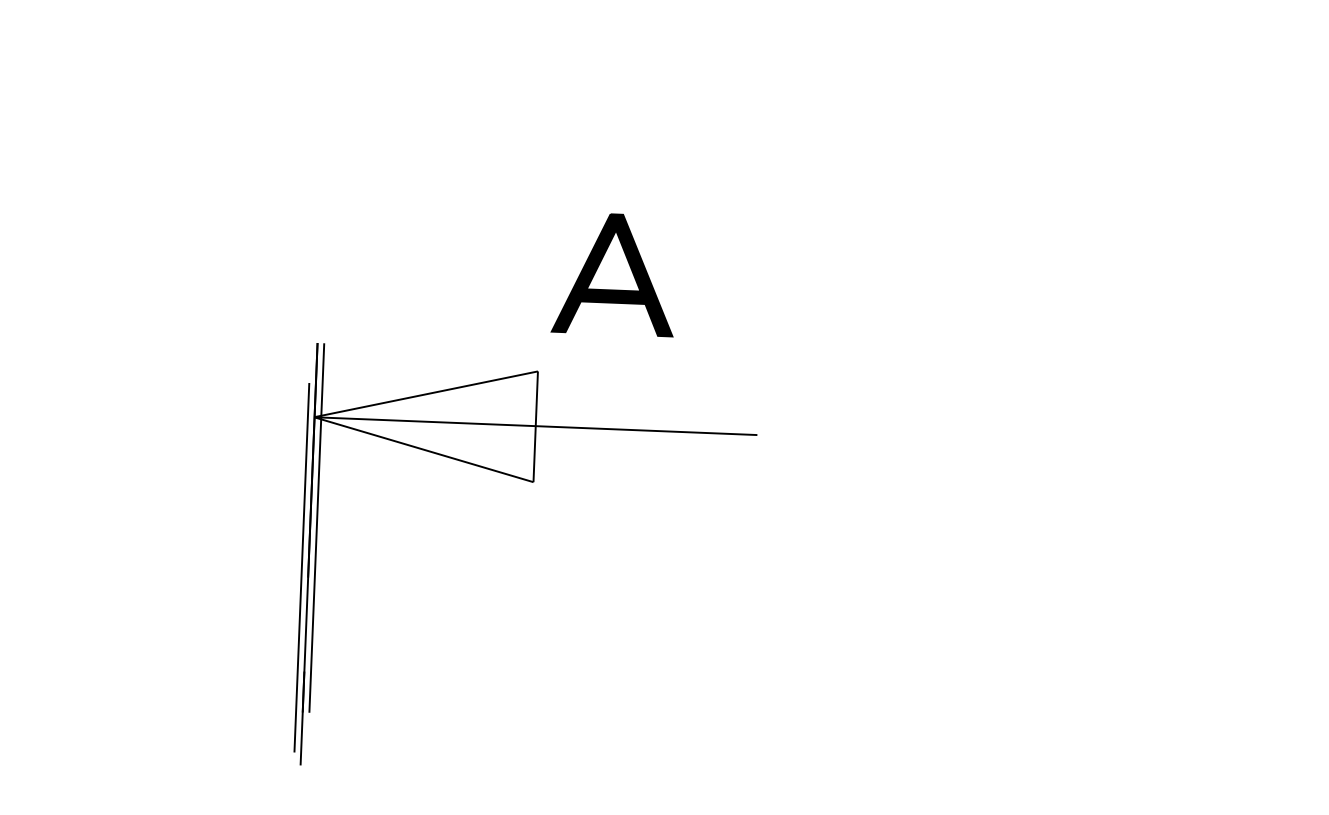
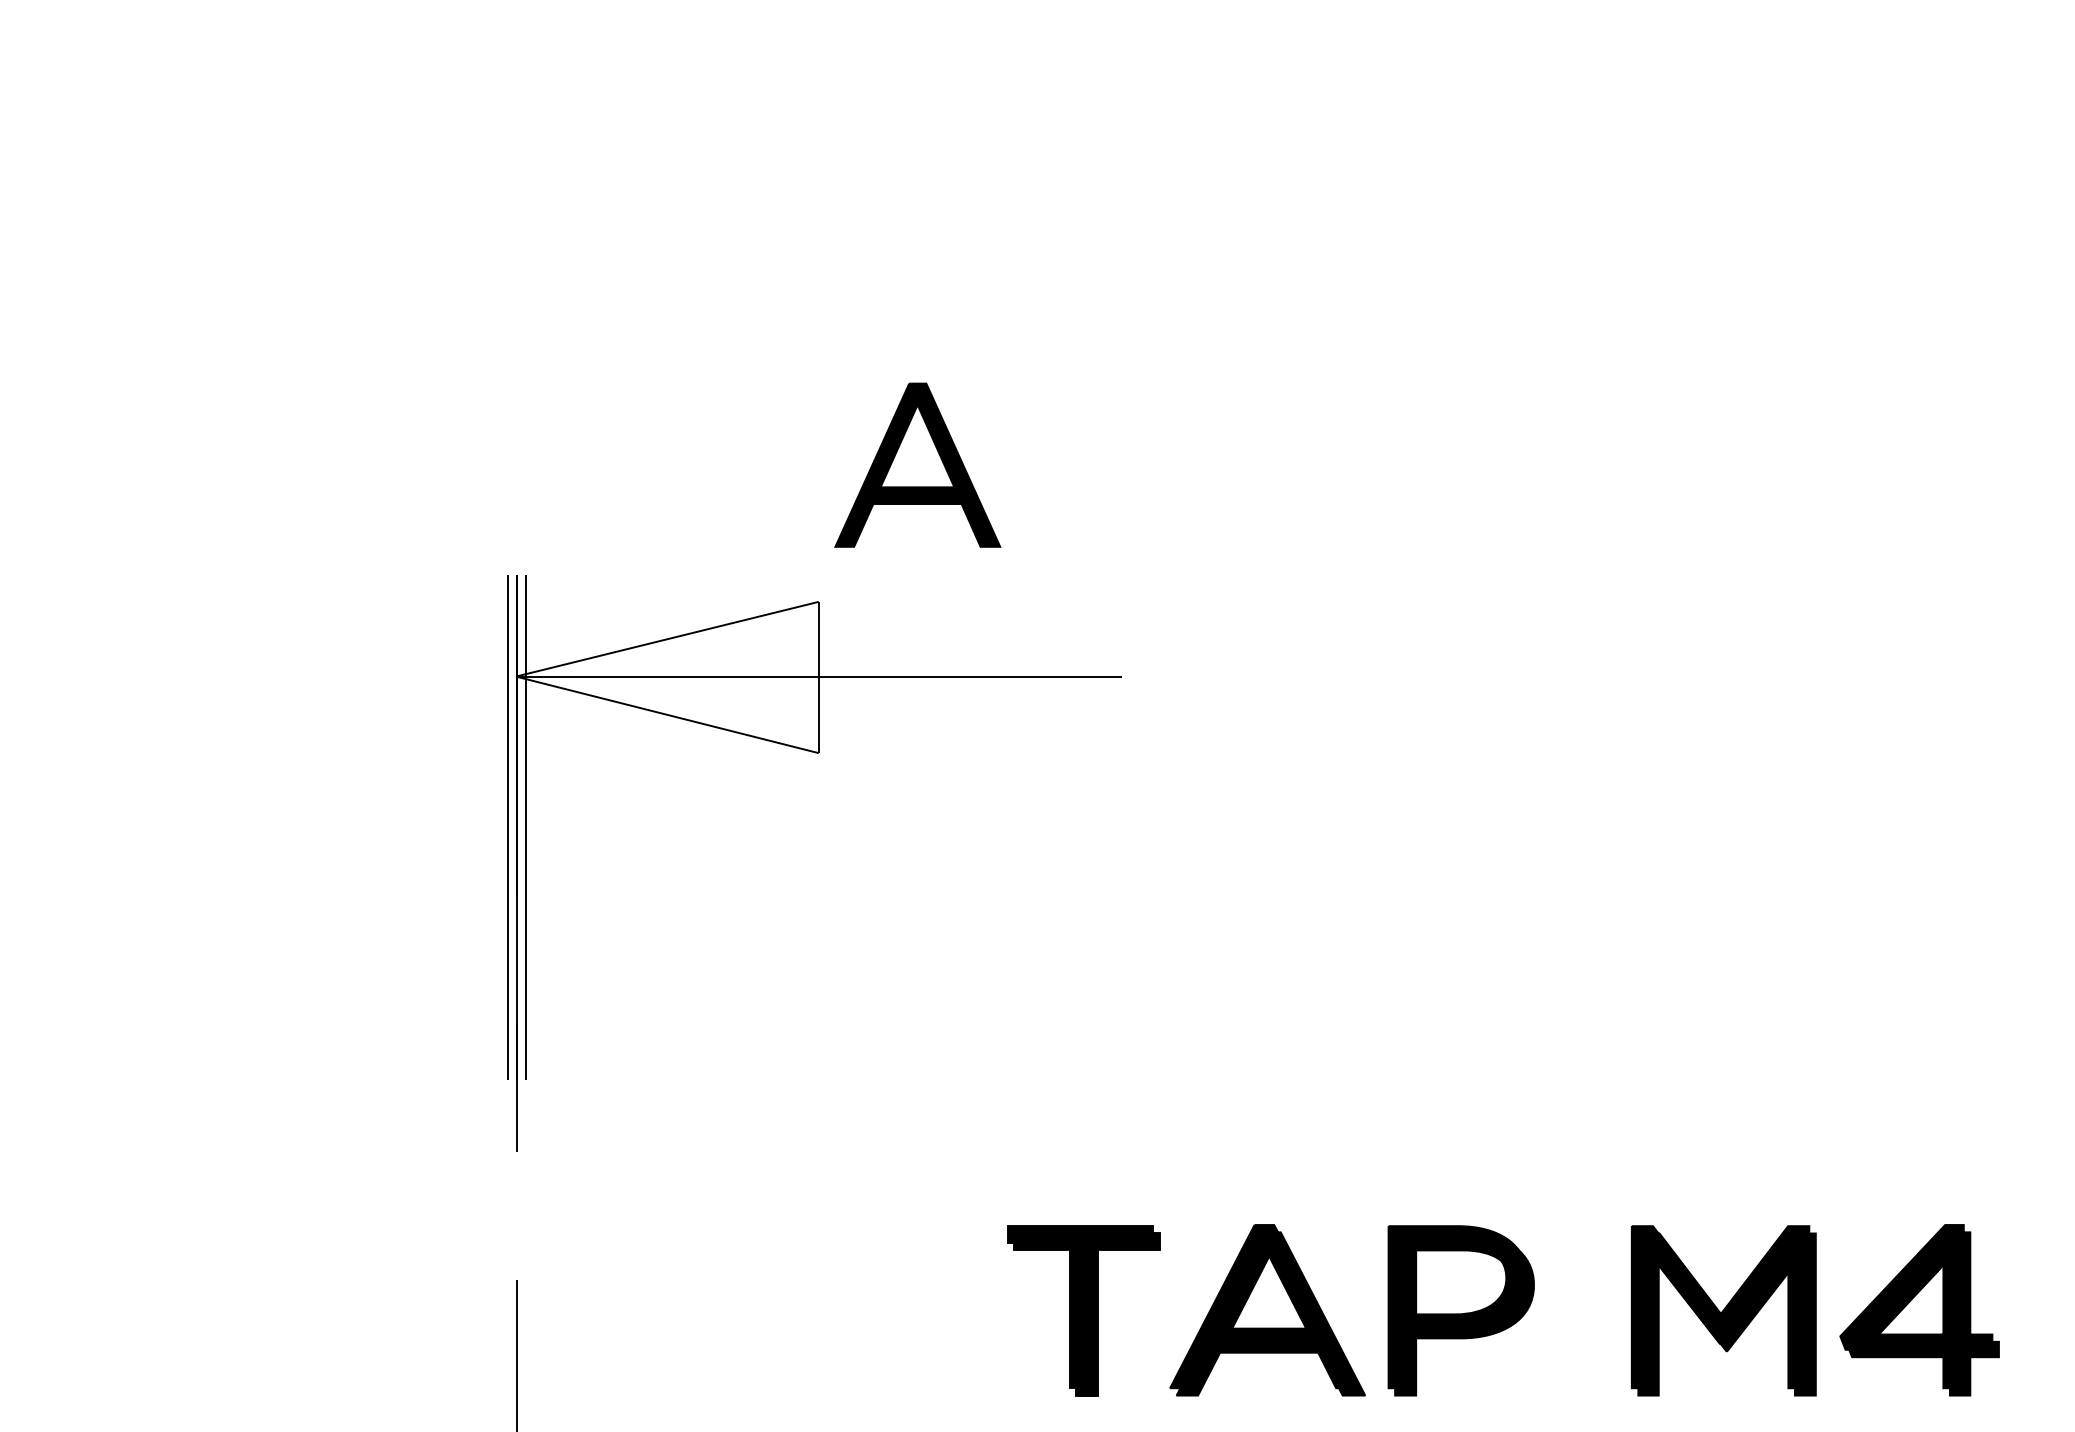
line: (301, 567) -> (507, 827), moved

